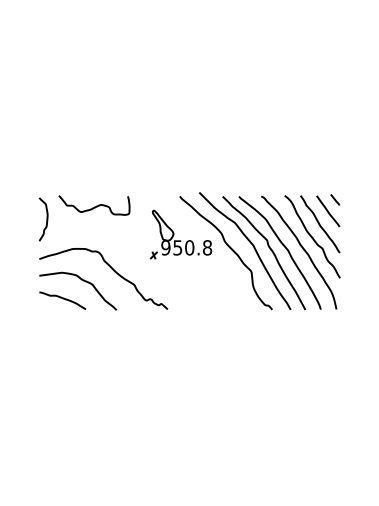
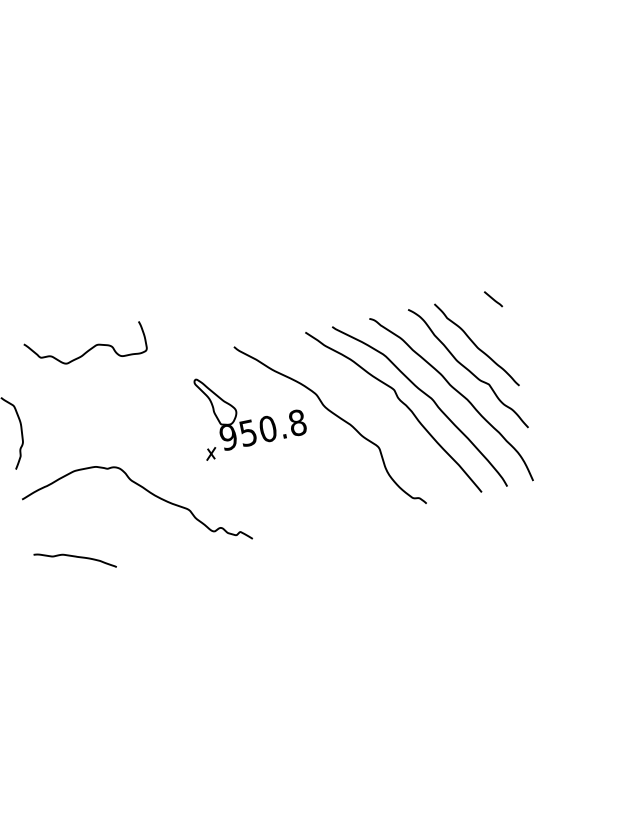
curve: (94, 206) -> (86, 349), moved
line: (328, 211) -> (486, 320), removed
curve: (253, 248) -> (374, 408), removed
curve: (83, 281) -> (103, 521), removed

